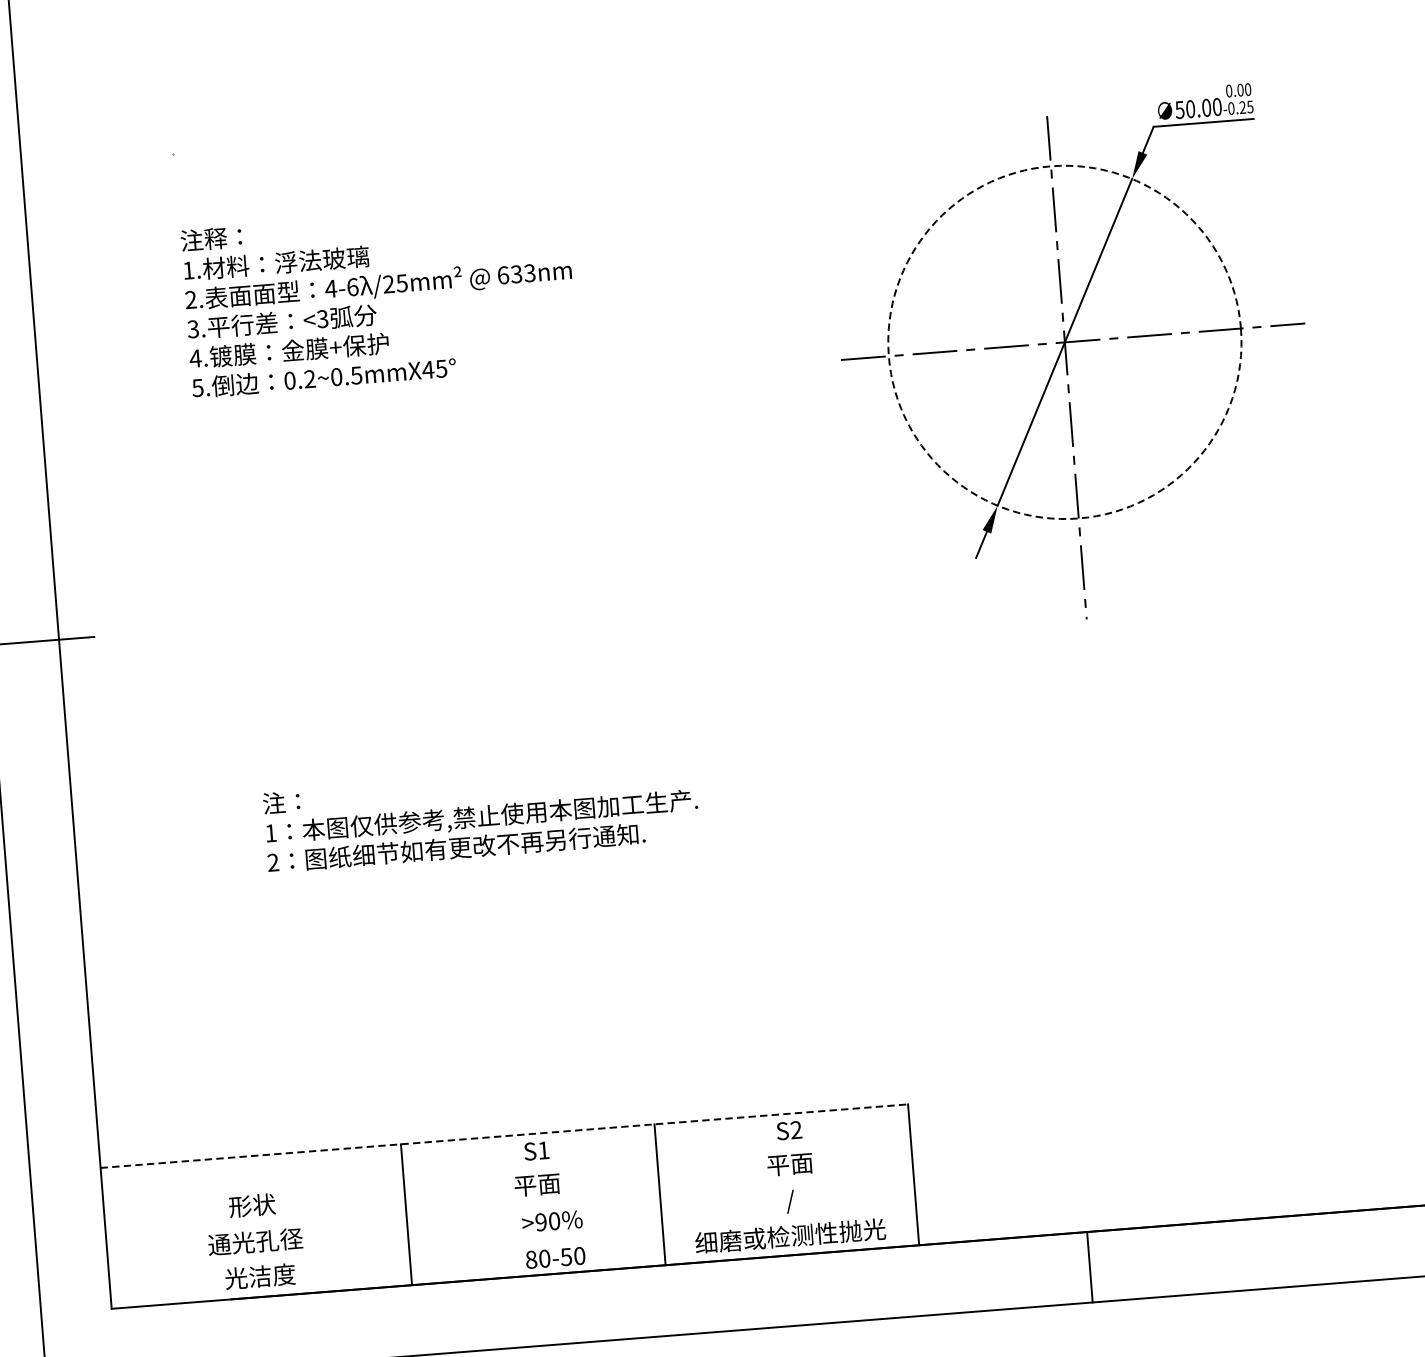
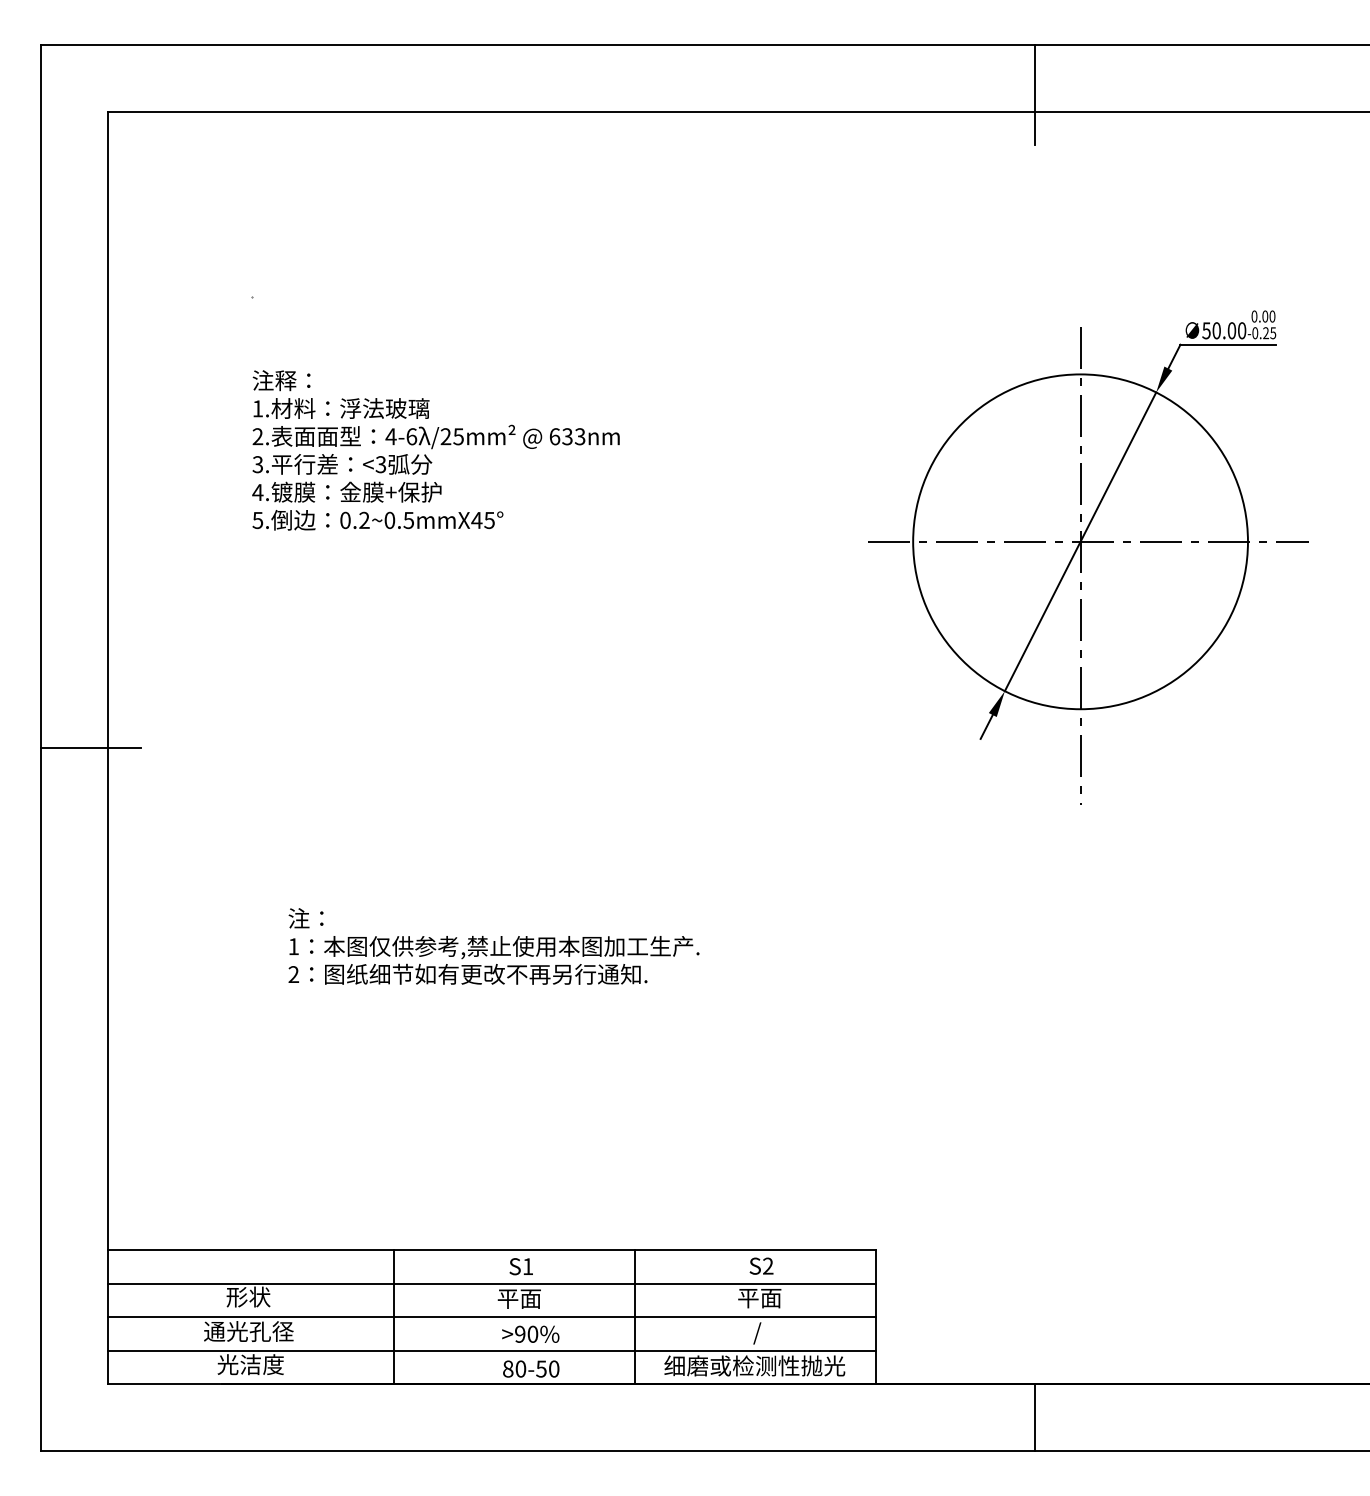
circle: (1064, 342) -> (1080, 541), dashed -> solid
line: (504, 1136) -> (491, 1250), dashed -> solid
line: (506, 1171) -> (491, 1283), added
line: (509, 1206) -> (491, 1317), added
line: (512, 1241) -> (491, 1350), added

